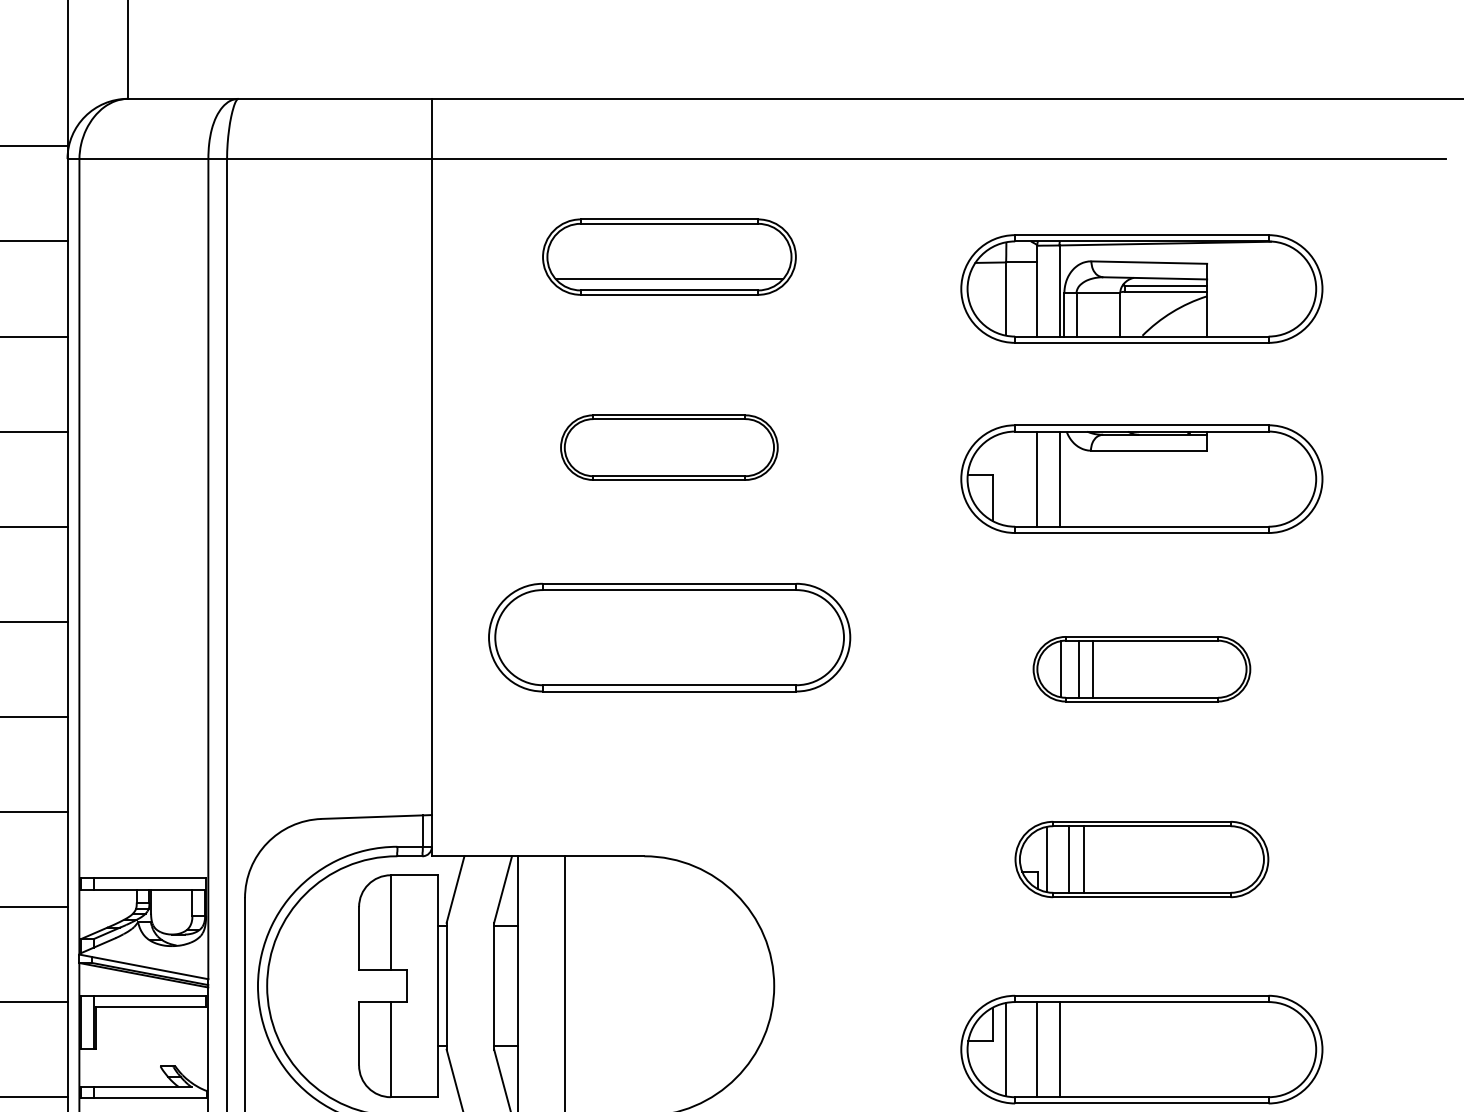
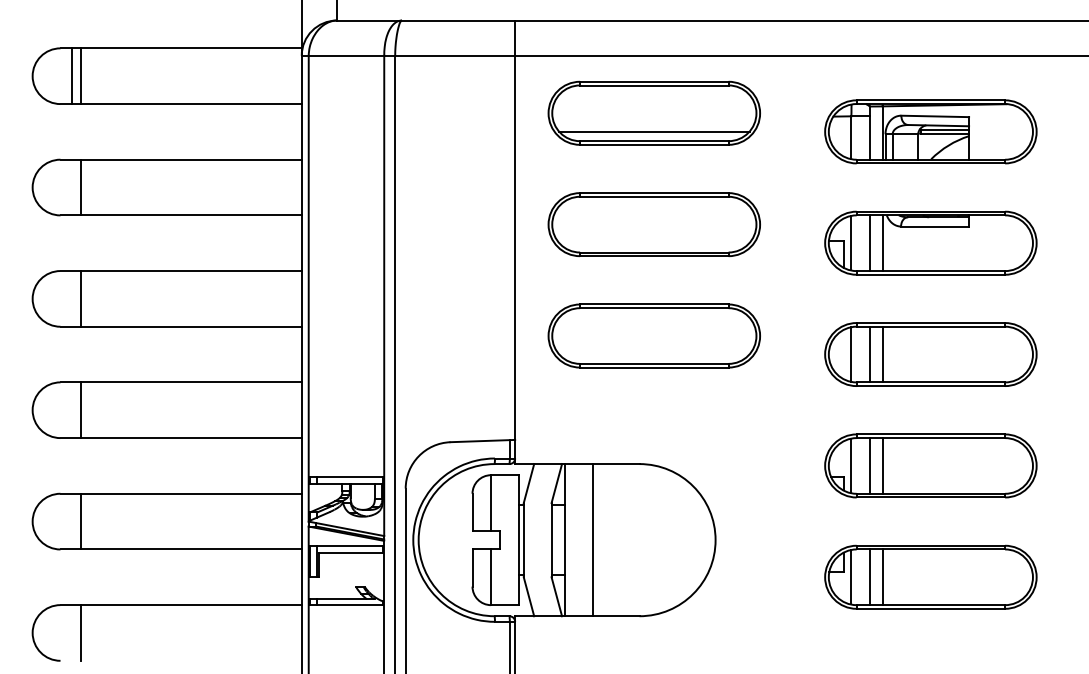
part: (668, 255) -> (653, 112), size x1.43
part: (668, 447) -> (653, 224), size x1.67
line: (1006, 479) -> (851, 243), added
part: (1141, 669) -> (930, 354), size x1.67
part: (1141, 858) -> (930, 465), size x1.43

